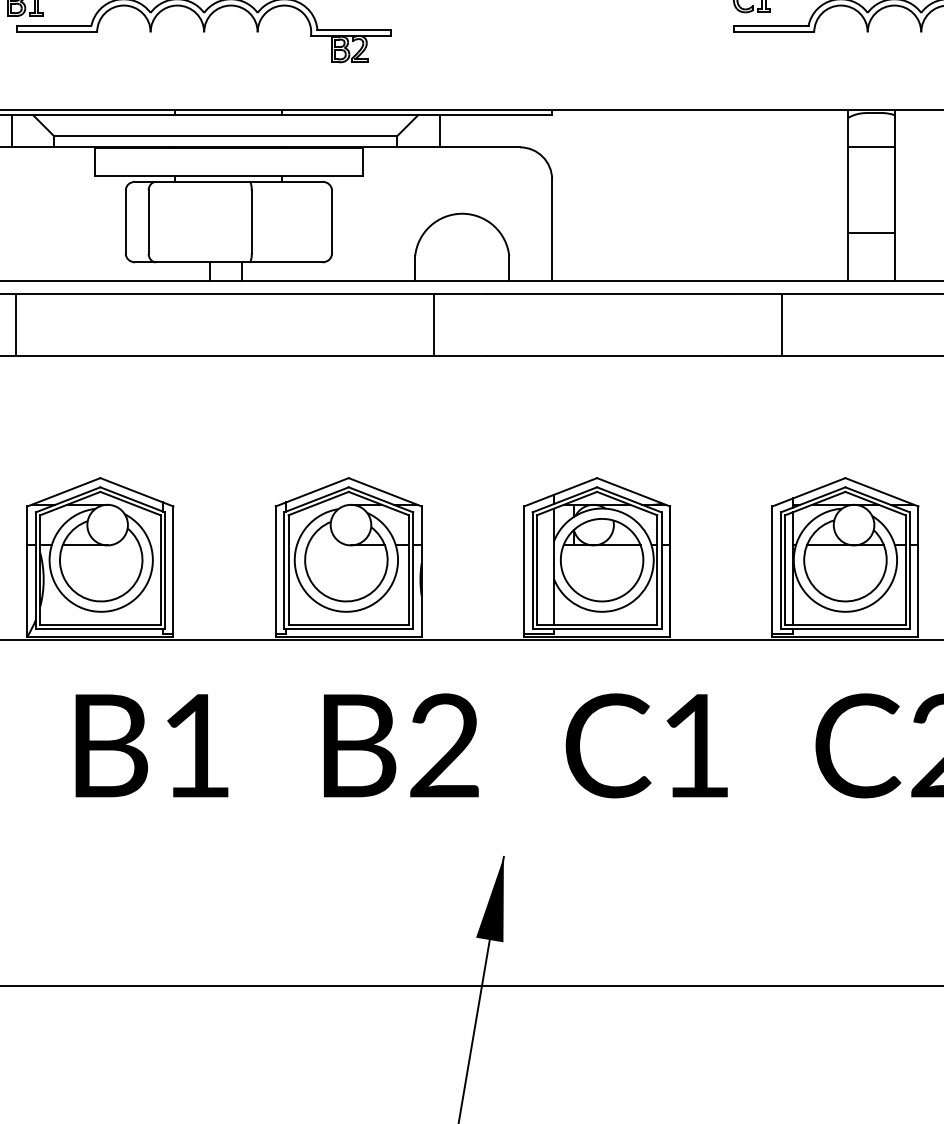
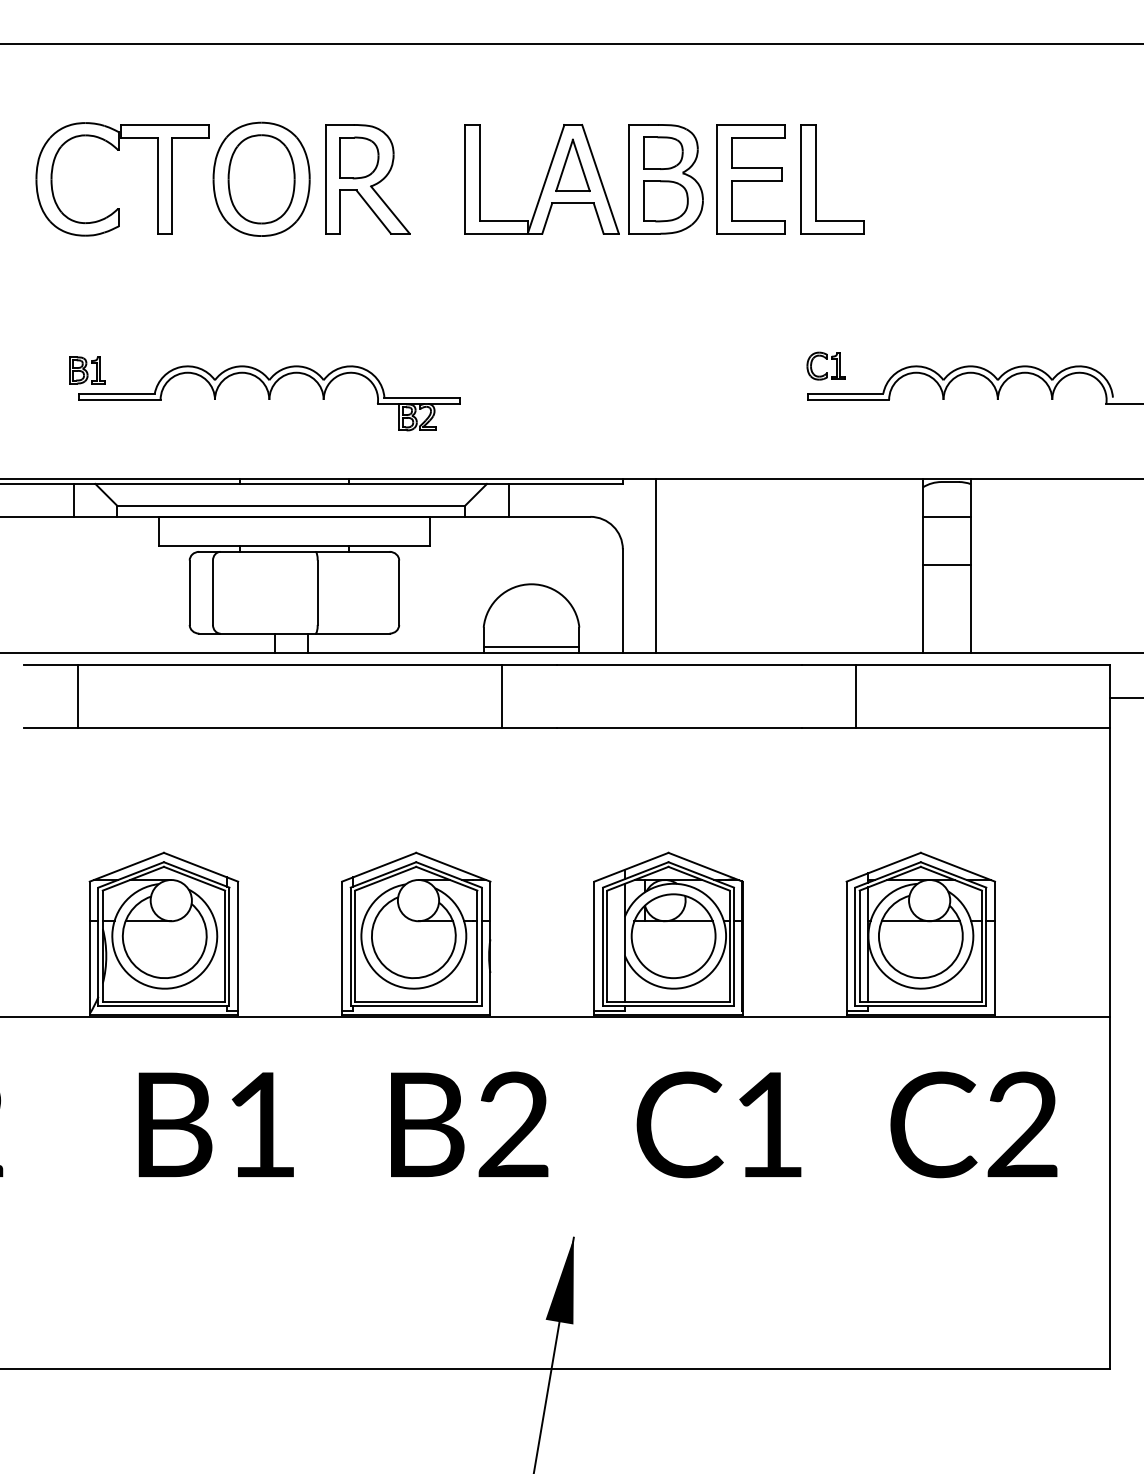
line: (584, 195) -> (655, 565), added
line: (870, 232) -> (946, 564), moved
line: (462, 274) -> (531, 646), added

